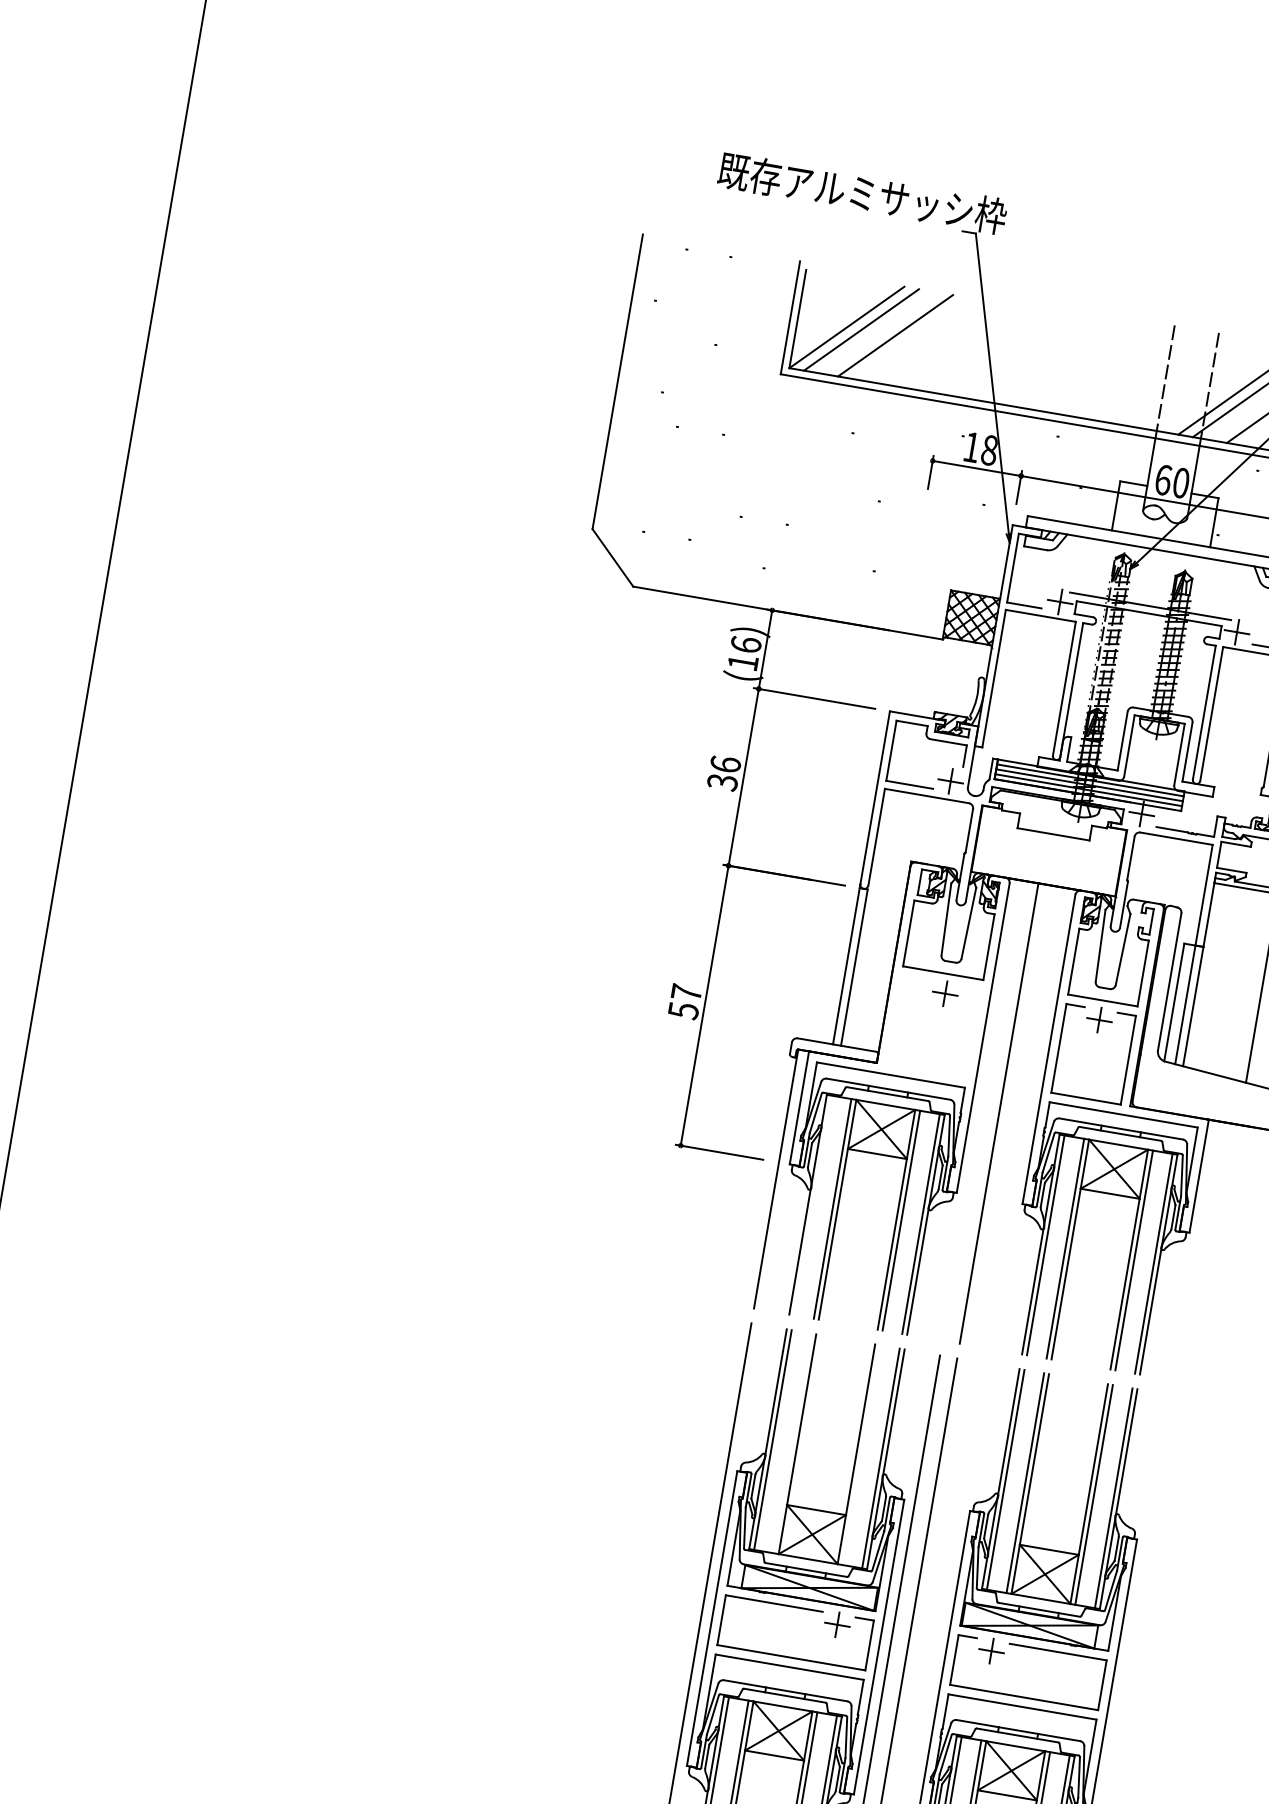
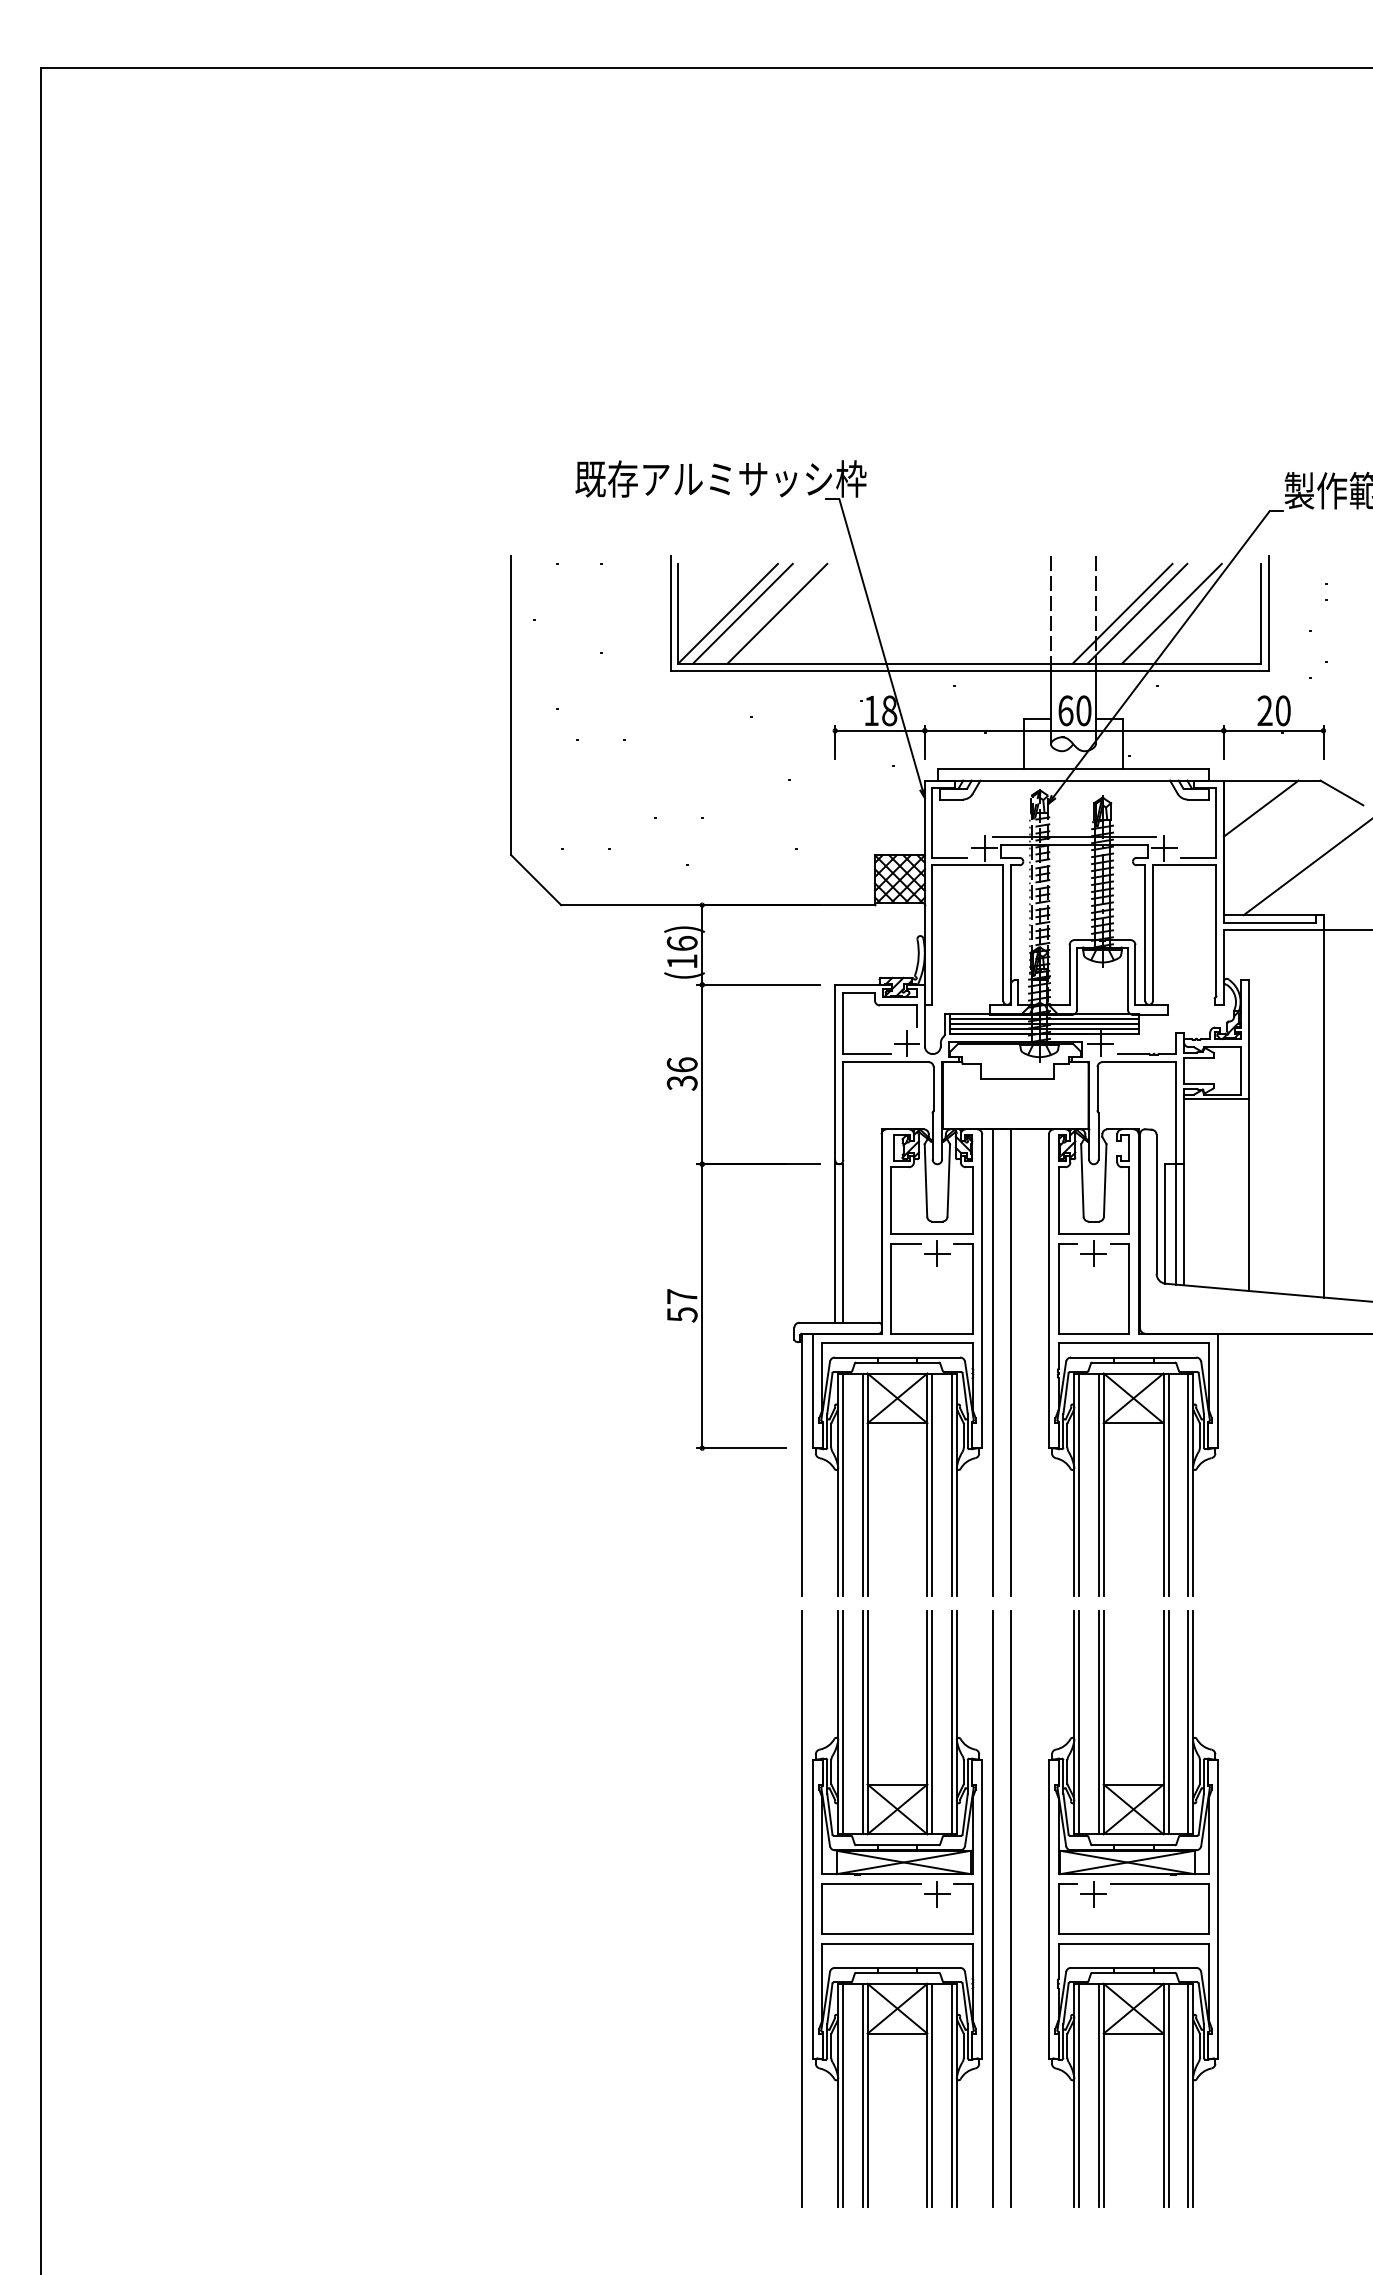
part: (894, 1020) -> (891, 1288), added
line: (982, 1110) -> (993, 1362), added
line: (812, 1205) -> (842, 1484), added
line: (792, 1443) -> (862, 1722), added
line: (861, 1454) -> (932, 1722), added

